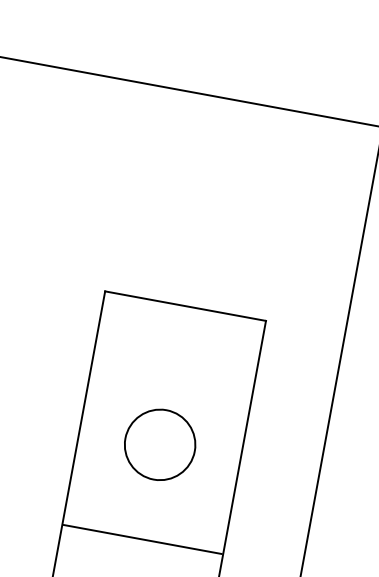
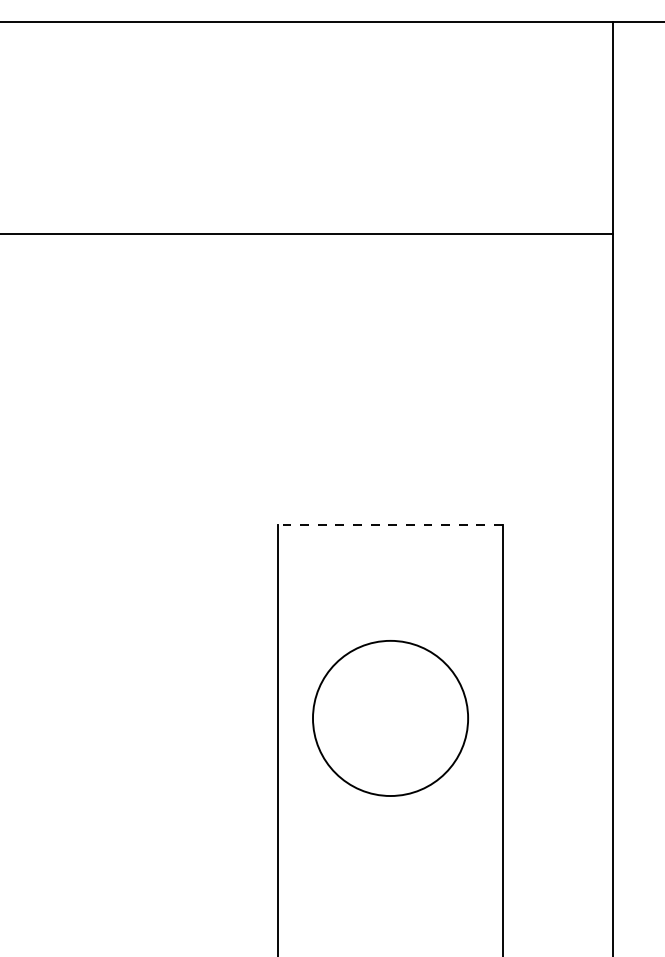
line: (185, 306) -> (390, 524), solid -> dashed
circle: (160, 444) -> (390, 718), size x1.6
line: (142, 539) -> (390, 850), removed

